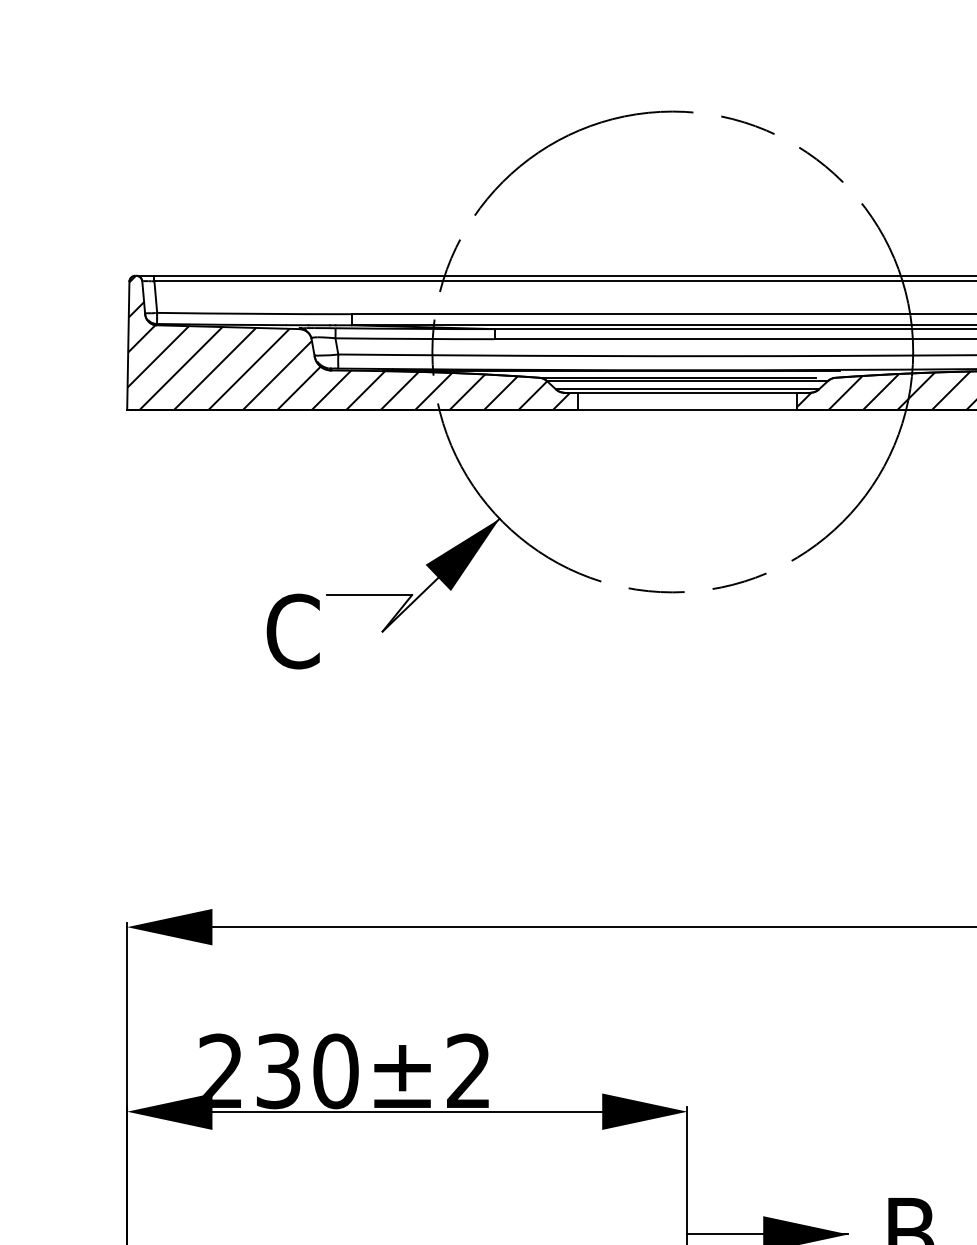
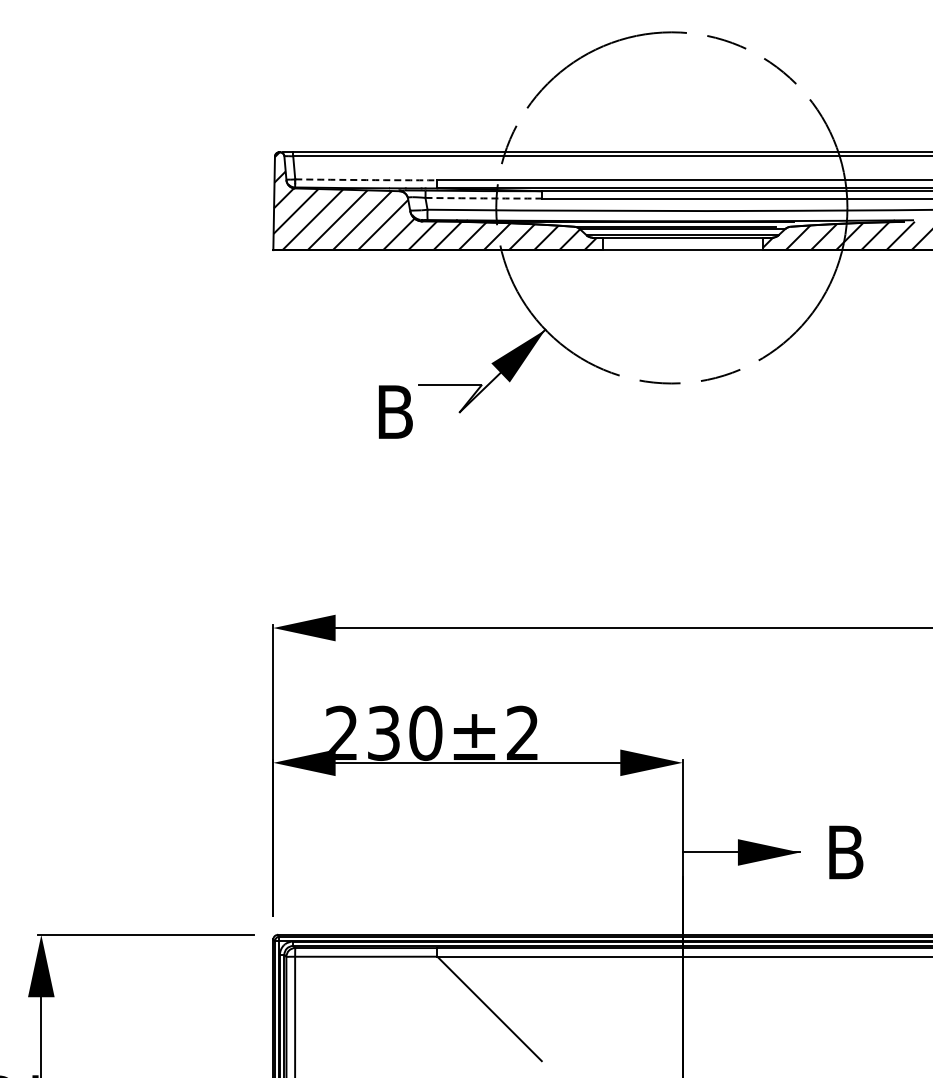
arc: (254, 314) -> (366, 180), solid -> dashed
arc: (414, 339) -> (483, 198), solid -> dashed
text: (293, 630) -> (394, 411), C -> B

